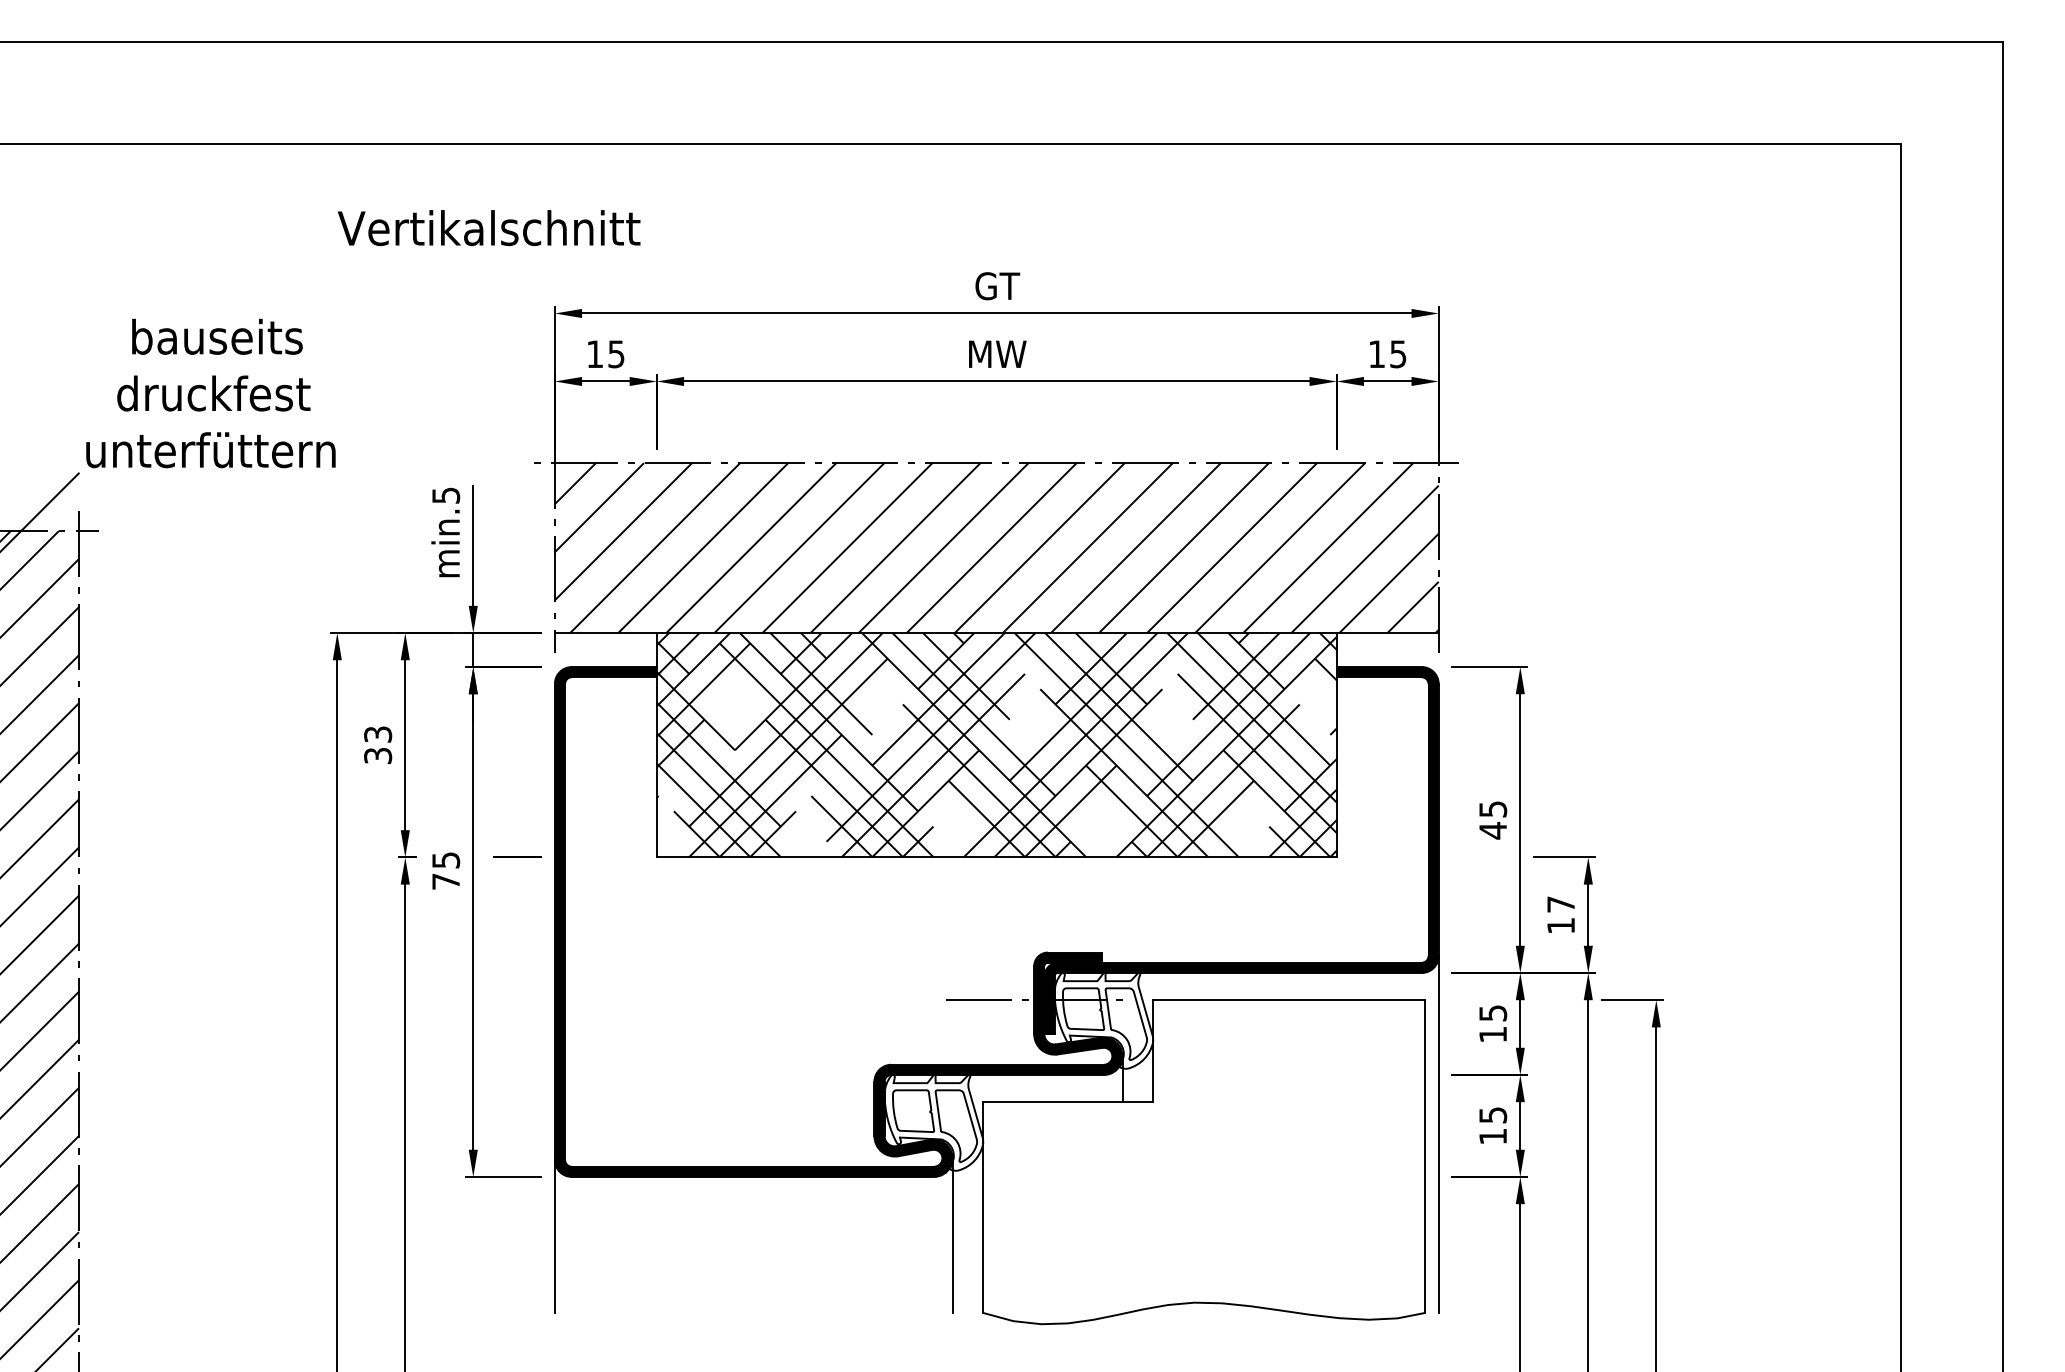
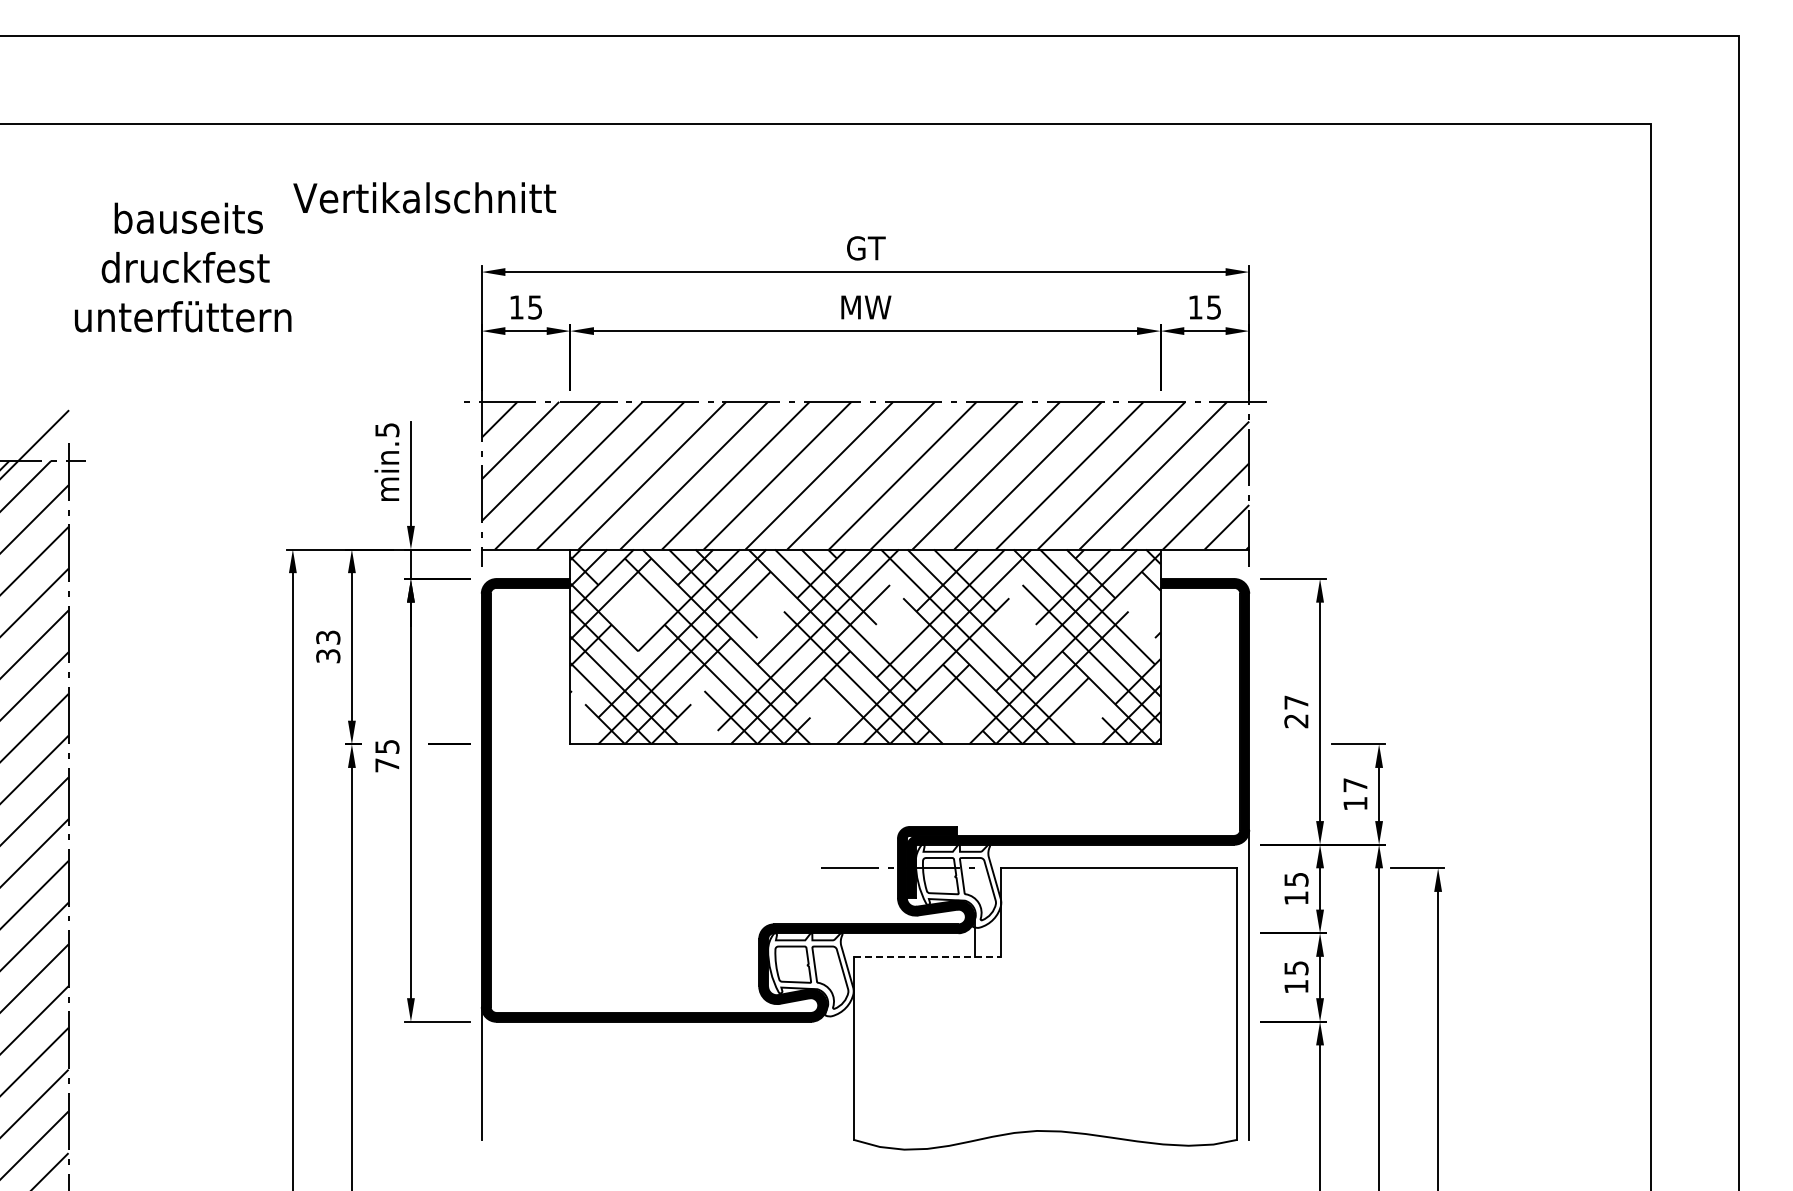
text: (211, 393) -> (183, 267), moved
text: (1493, 819) -> (1296, 711), 45 -> 27
line: (1068, 1101) -> (927, 956), solid -> dashed
line: (953, 1235) -> (827, 1072), removed

